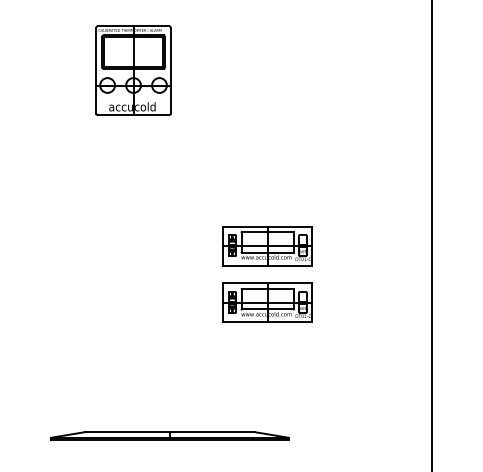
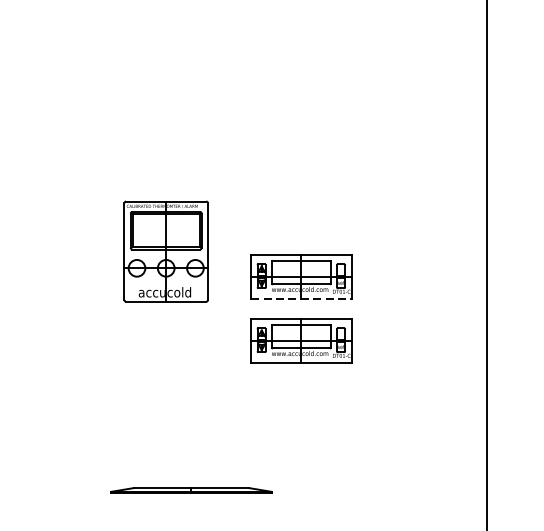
part: (133, 70) -> (166, 251), moved
line: (268, 265) -> (302, 298), solid -> dashed
part: (169, 435) -> (190, 490), size x0.6

